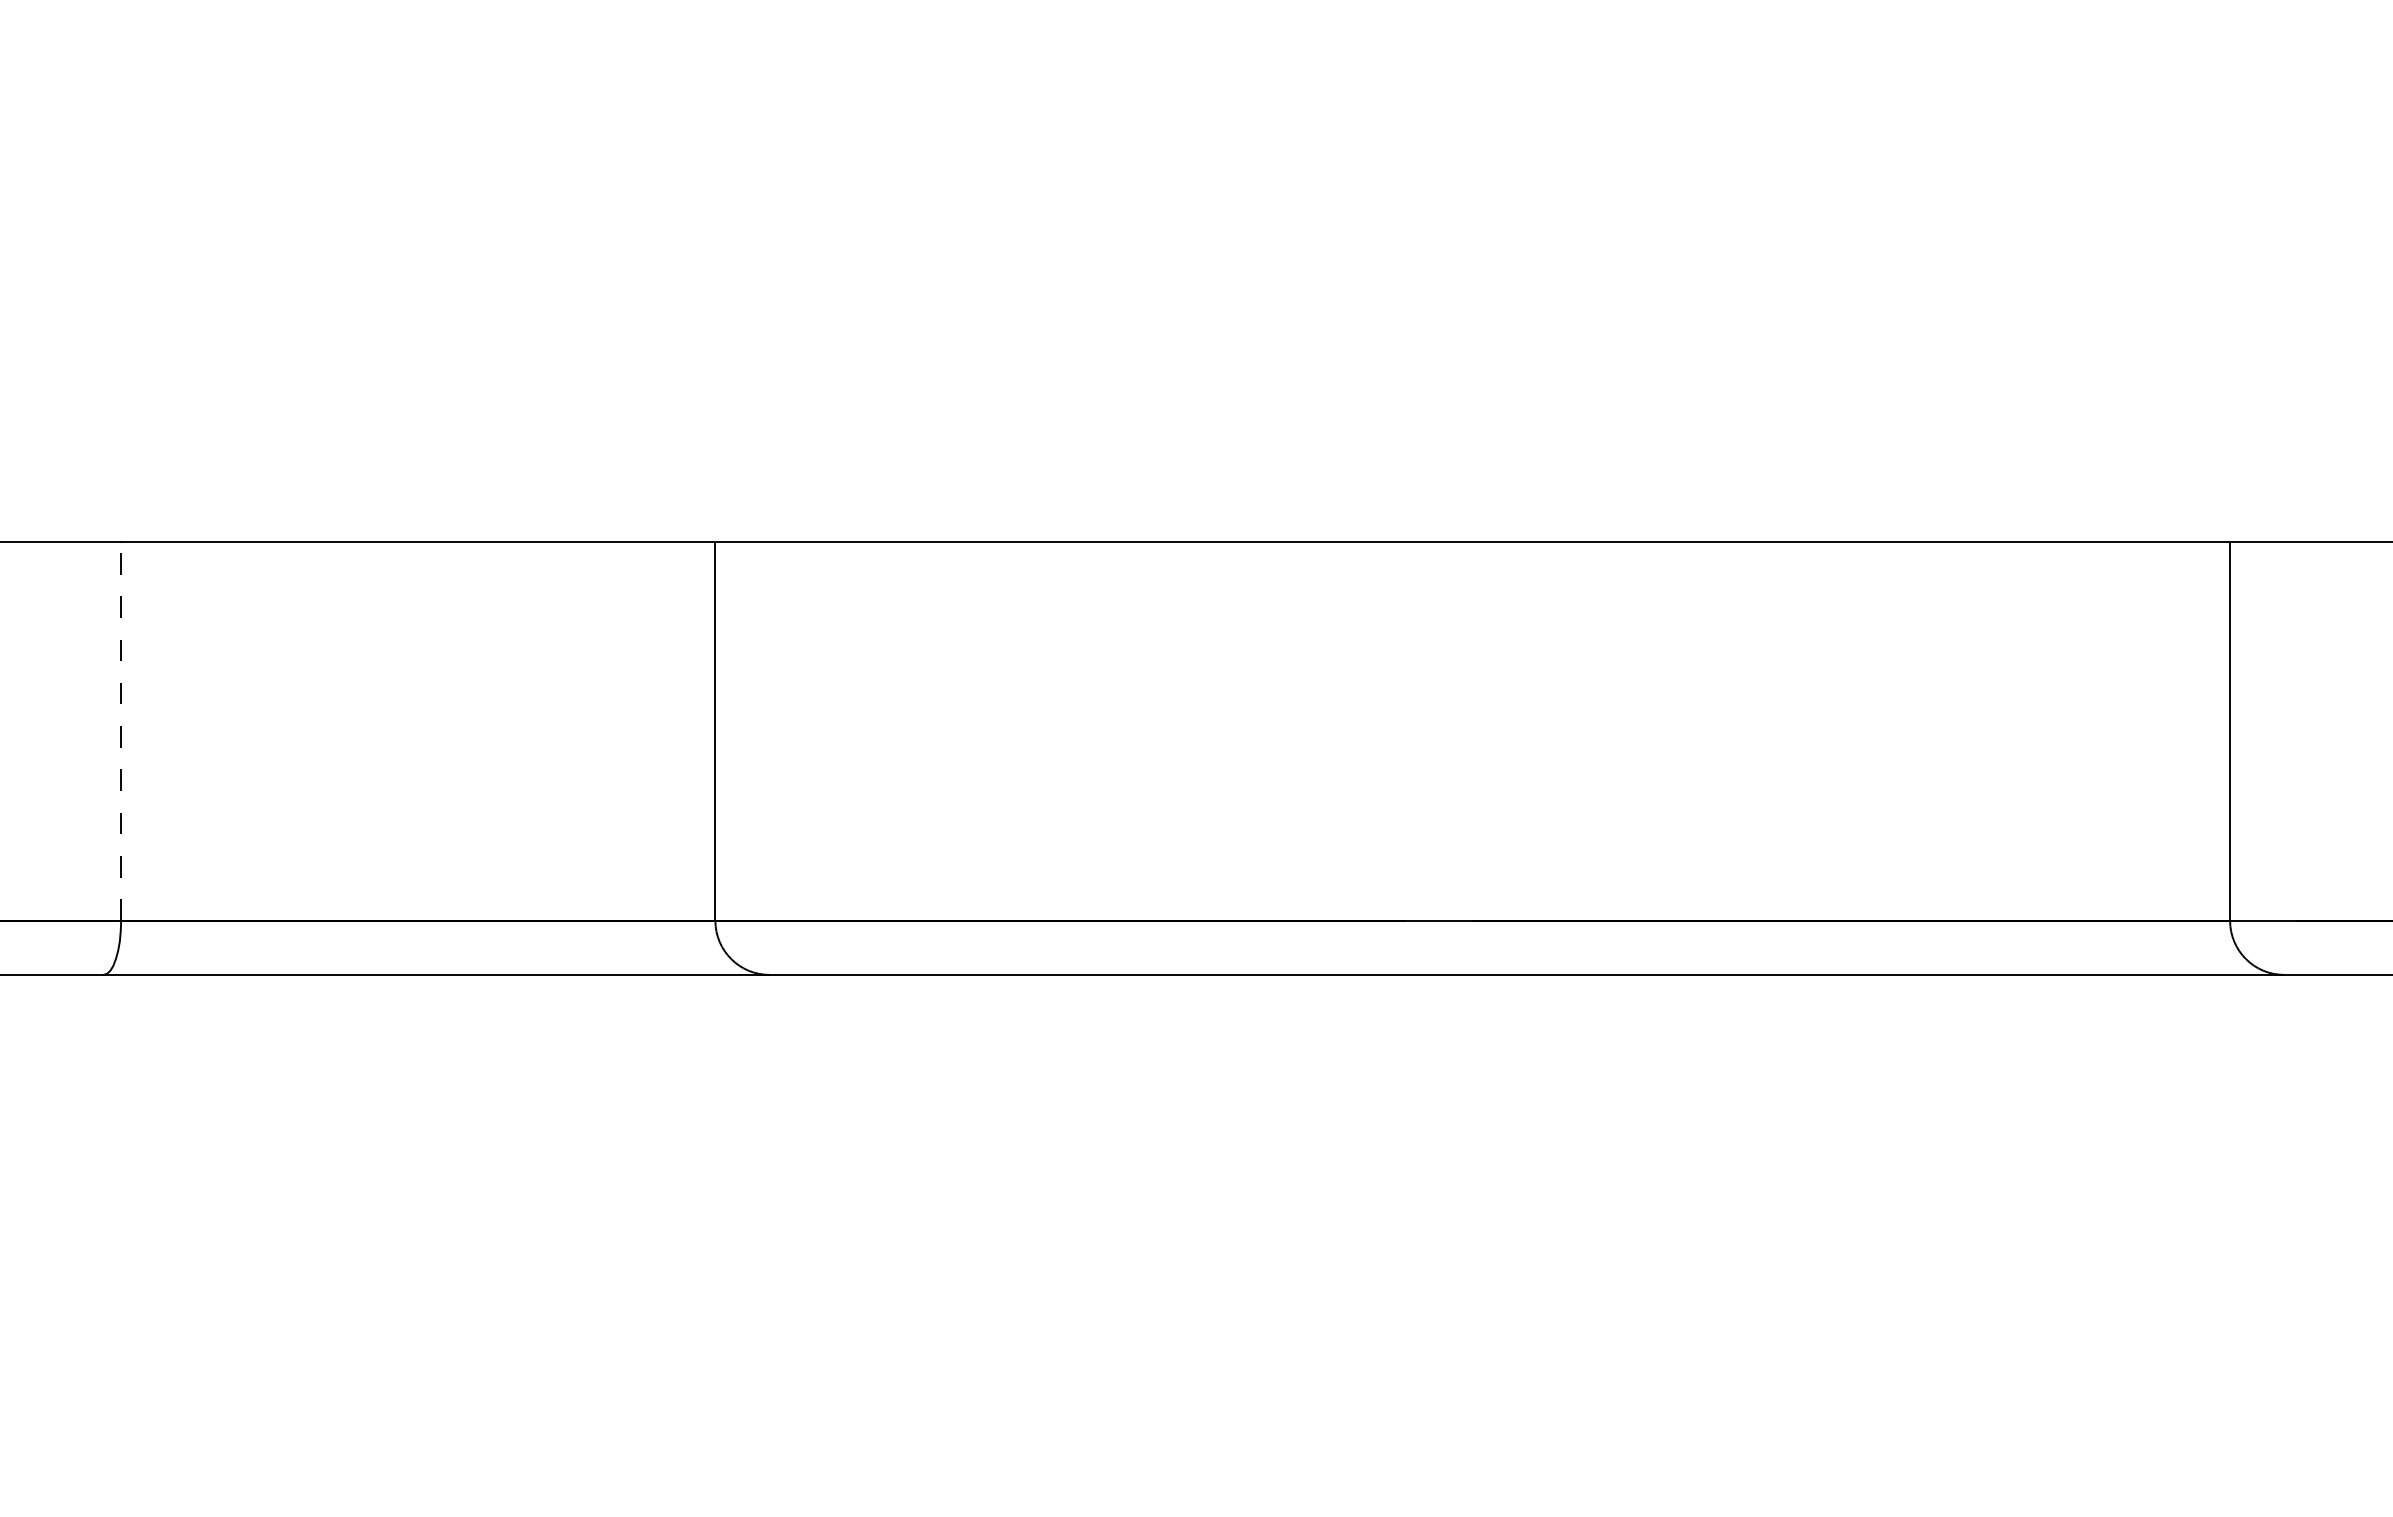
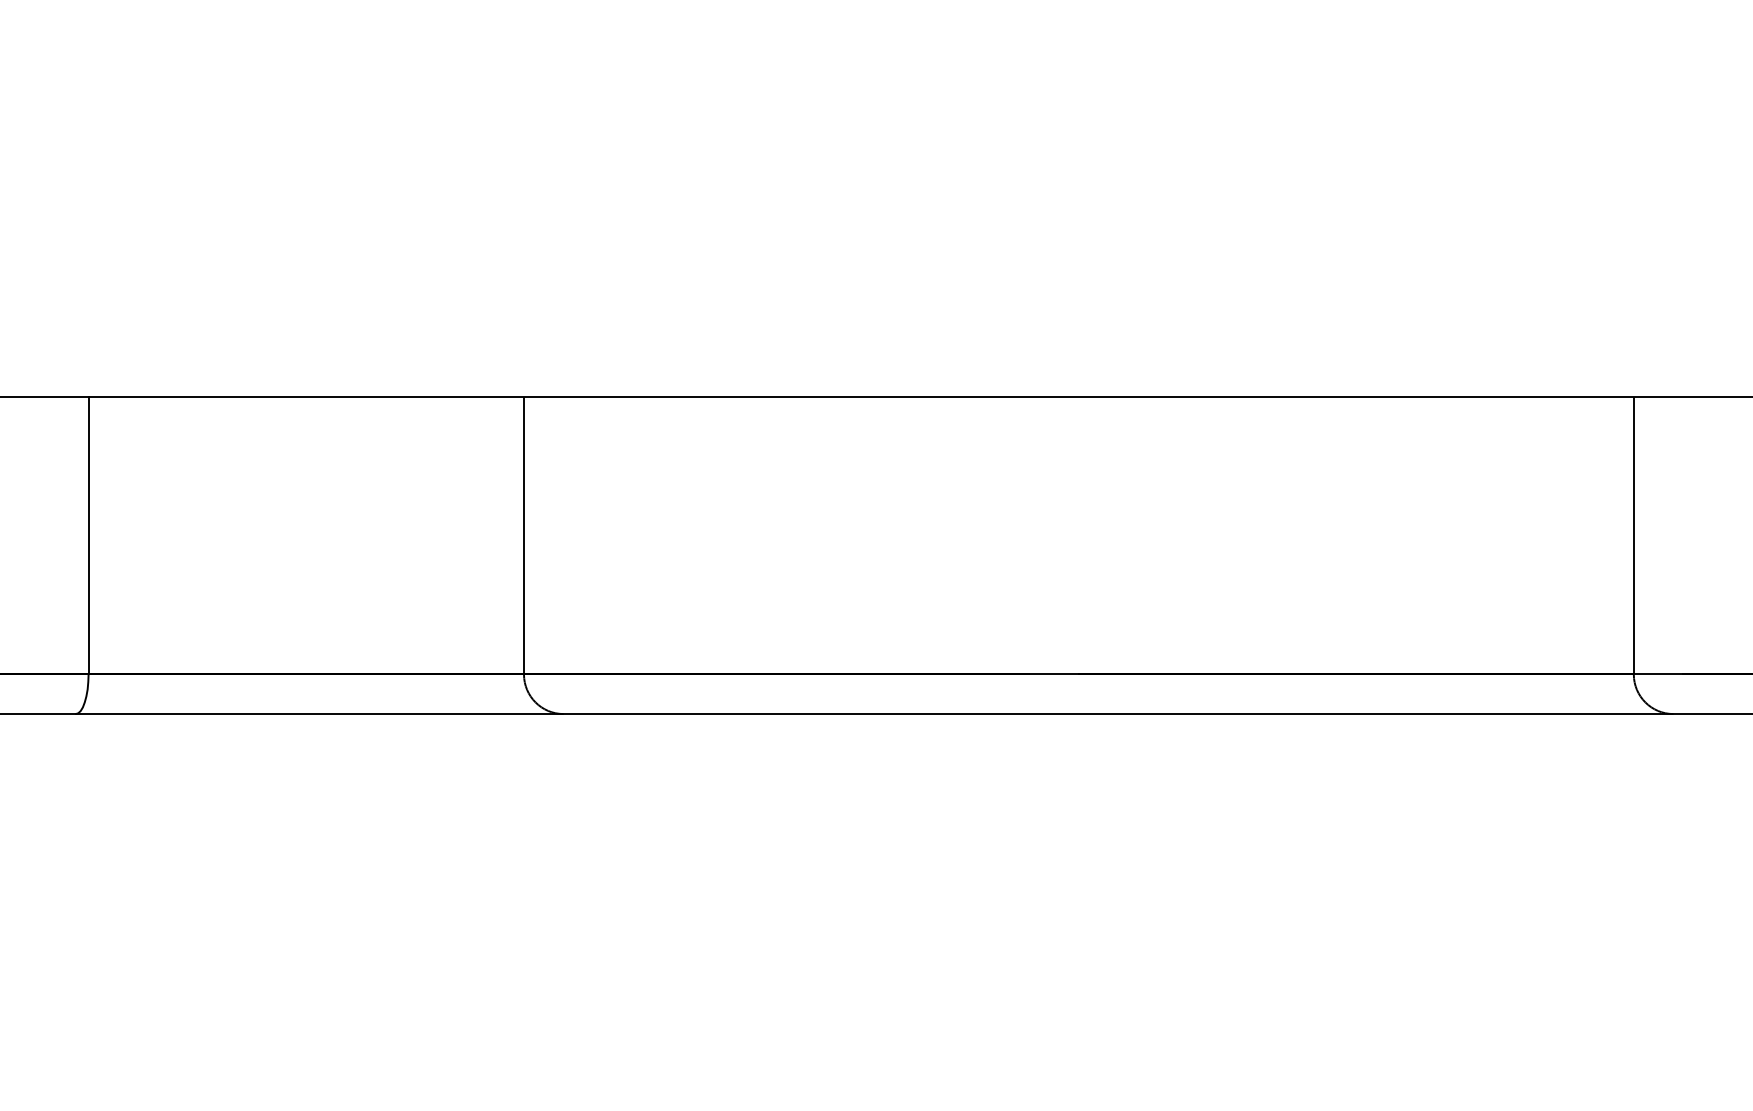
line: (121, 730) -> (88, 534), dashed -> solid

